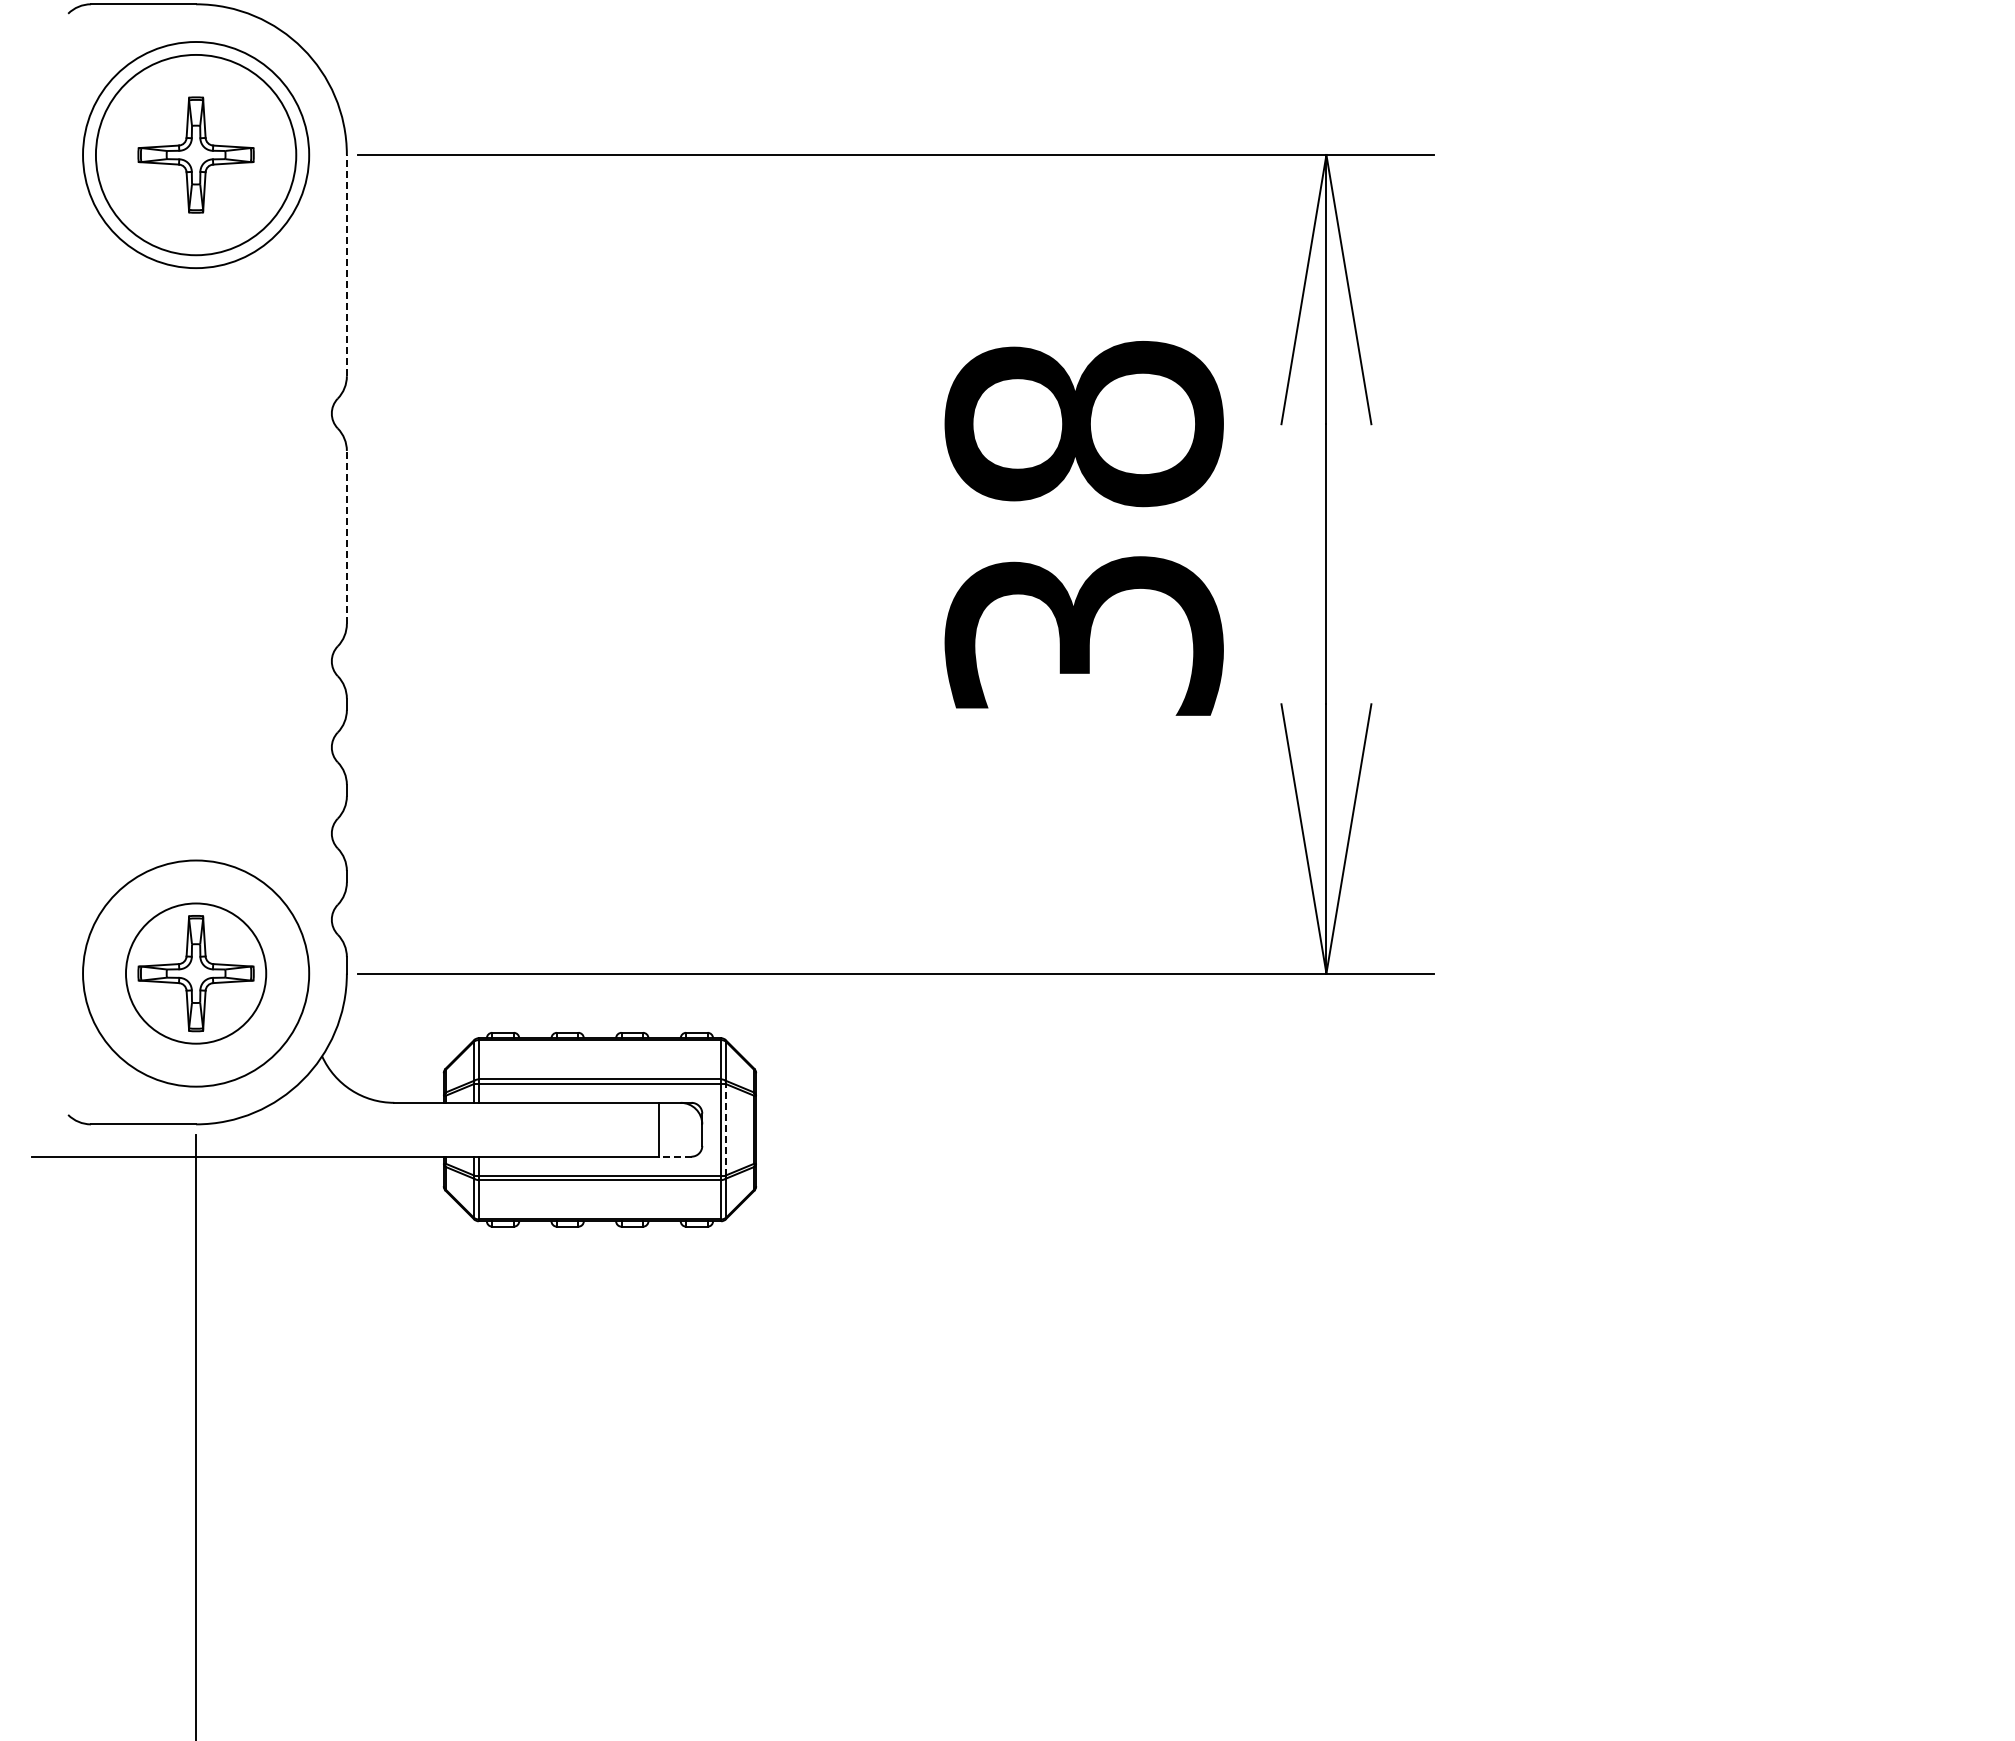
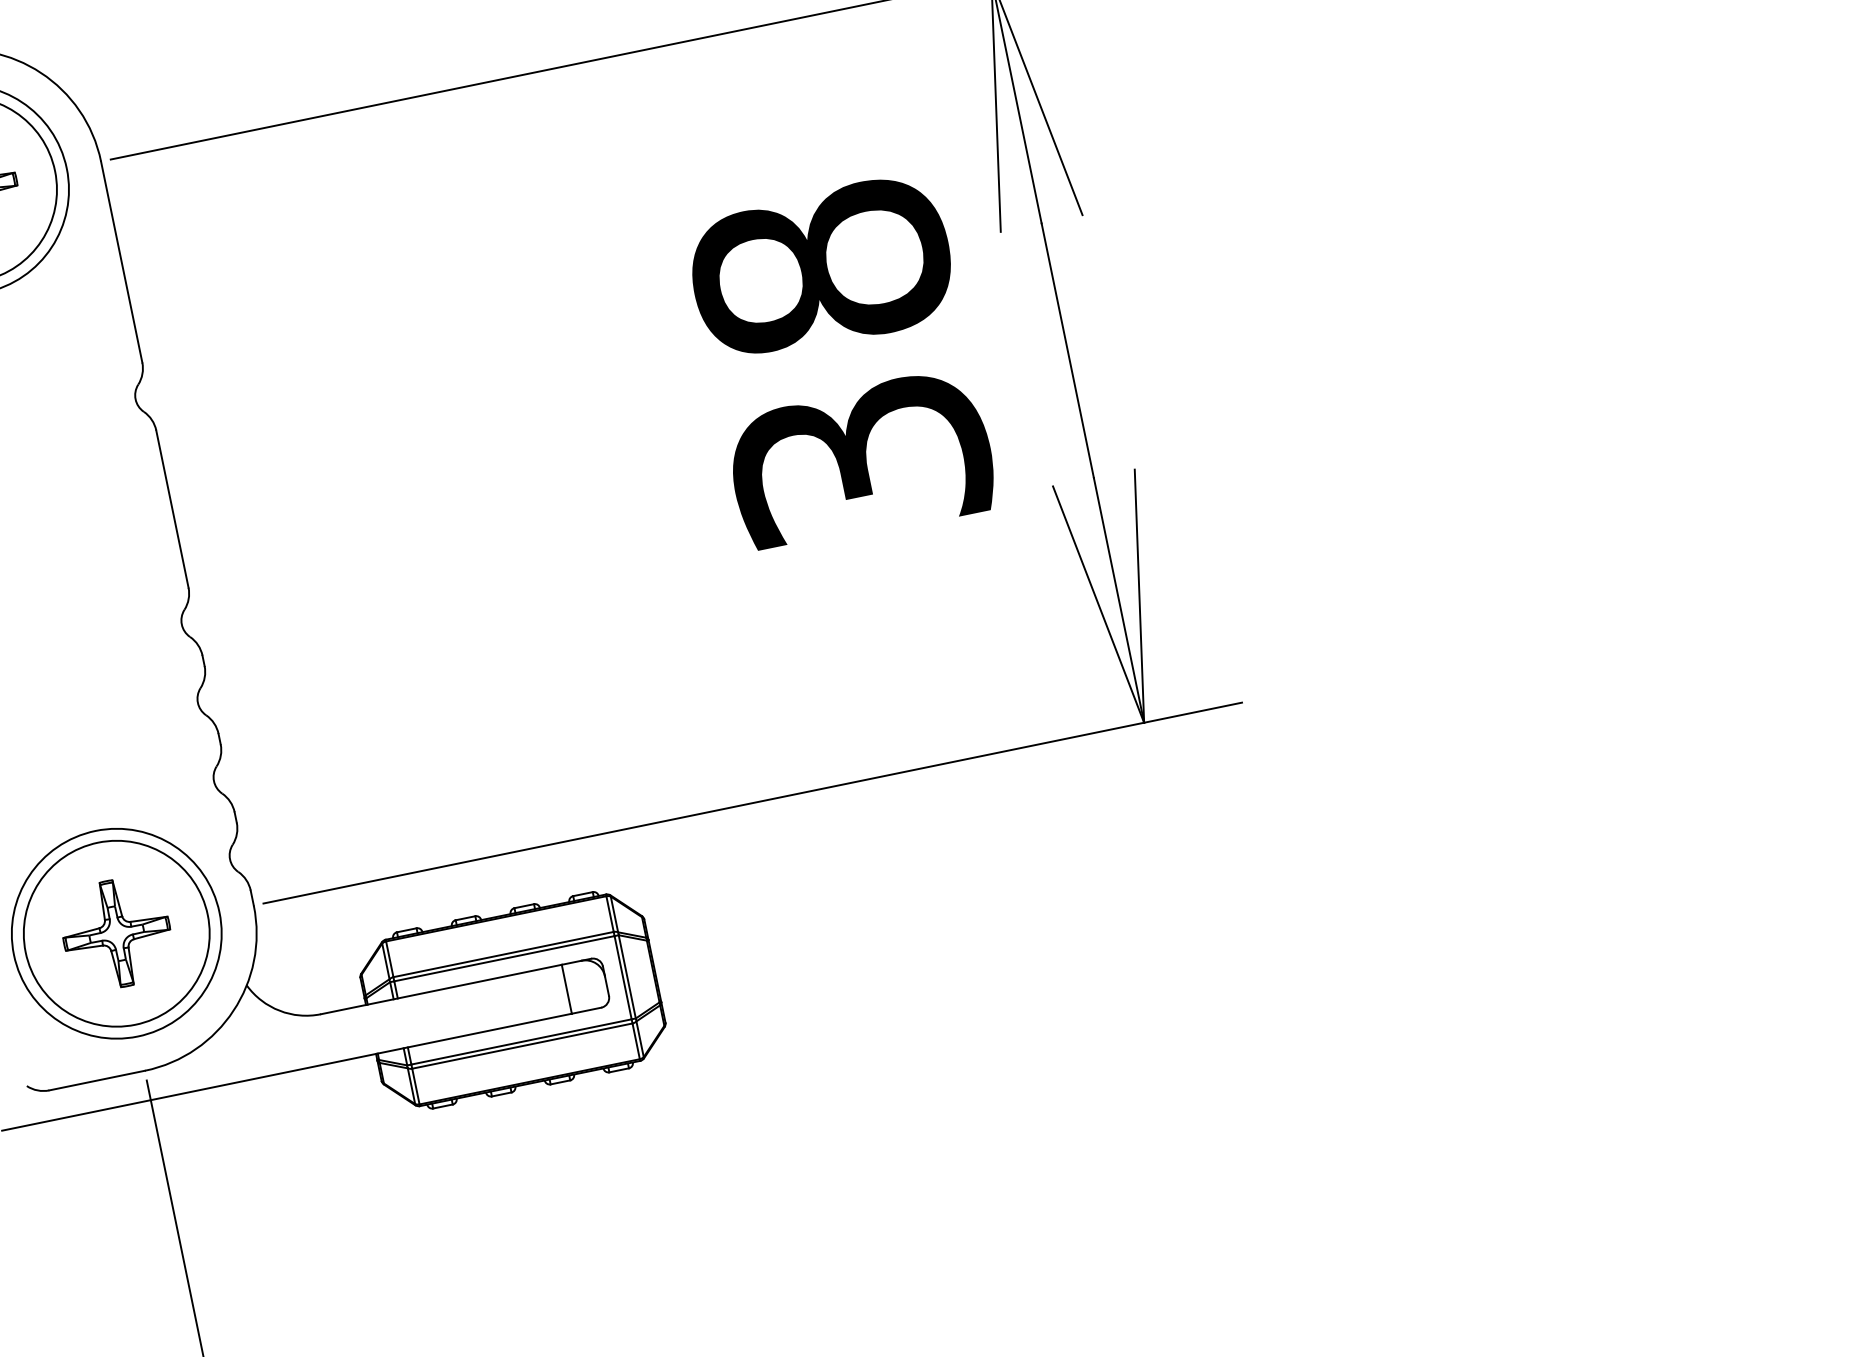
line: (346, 265) -> (121, 262), dashed -> solid
line: (346, 536) -> (171, 508), dashed -> solid
circle: (195, 973) -> (116, 933), size x1.43
line: (725, 1129) -> (627, 976), dashed -> solid
line: (674, 1156) -> (585, 1010), dashed -> solid

